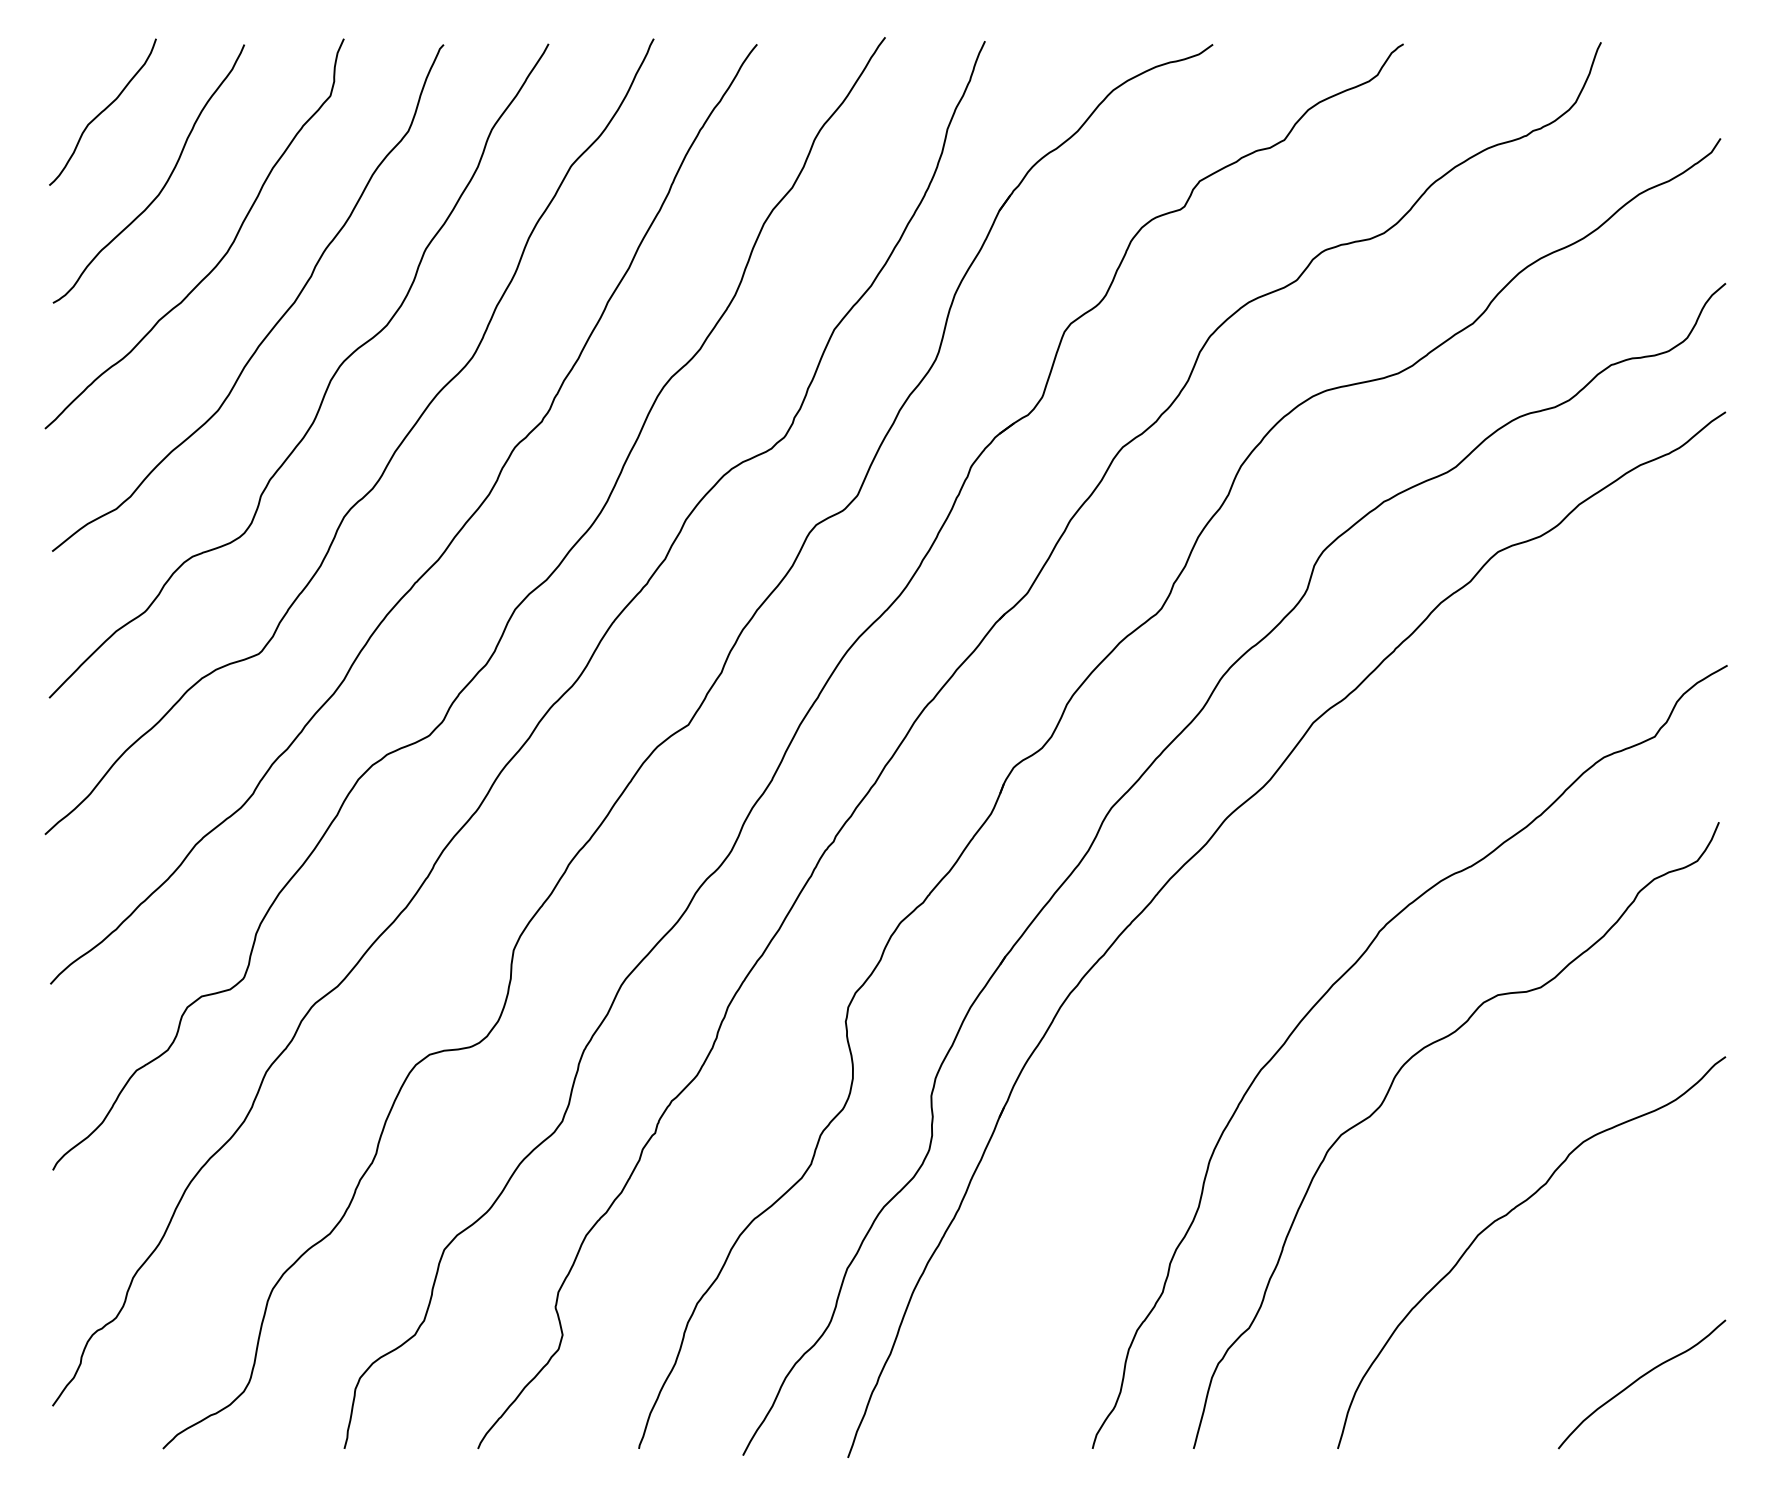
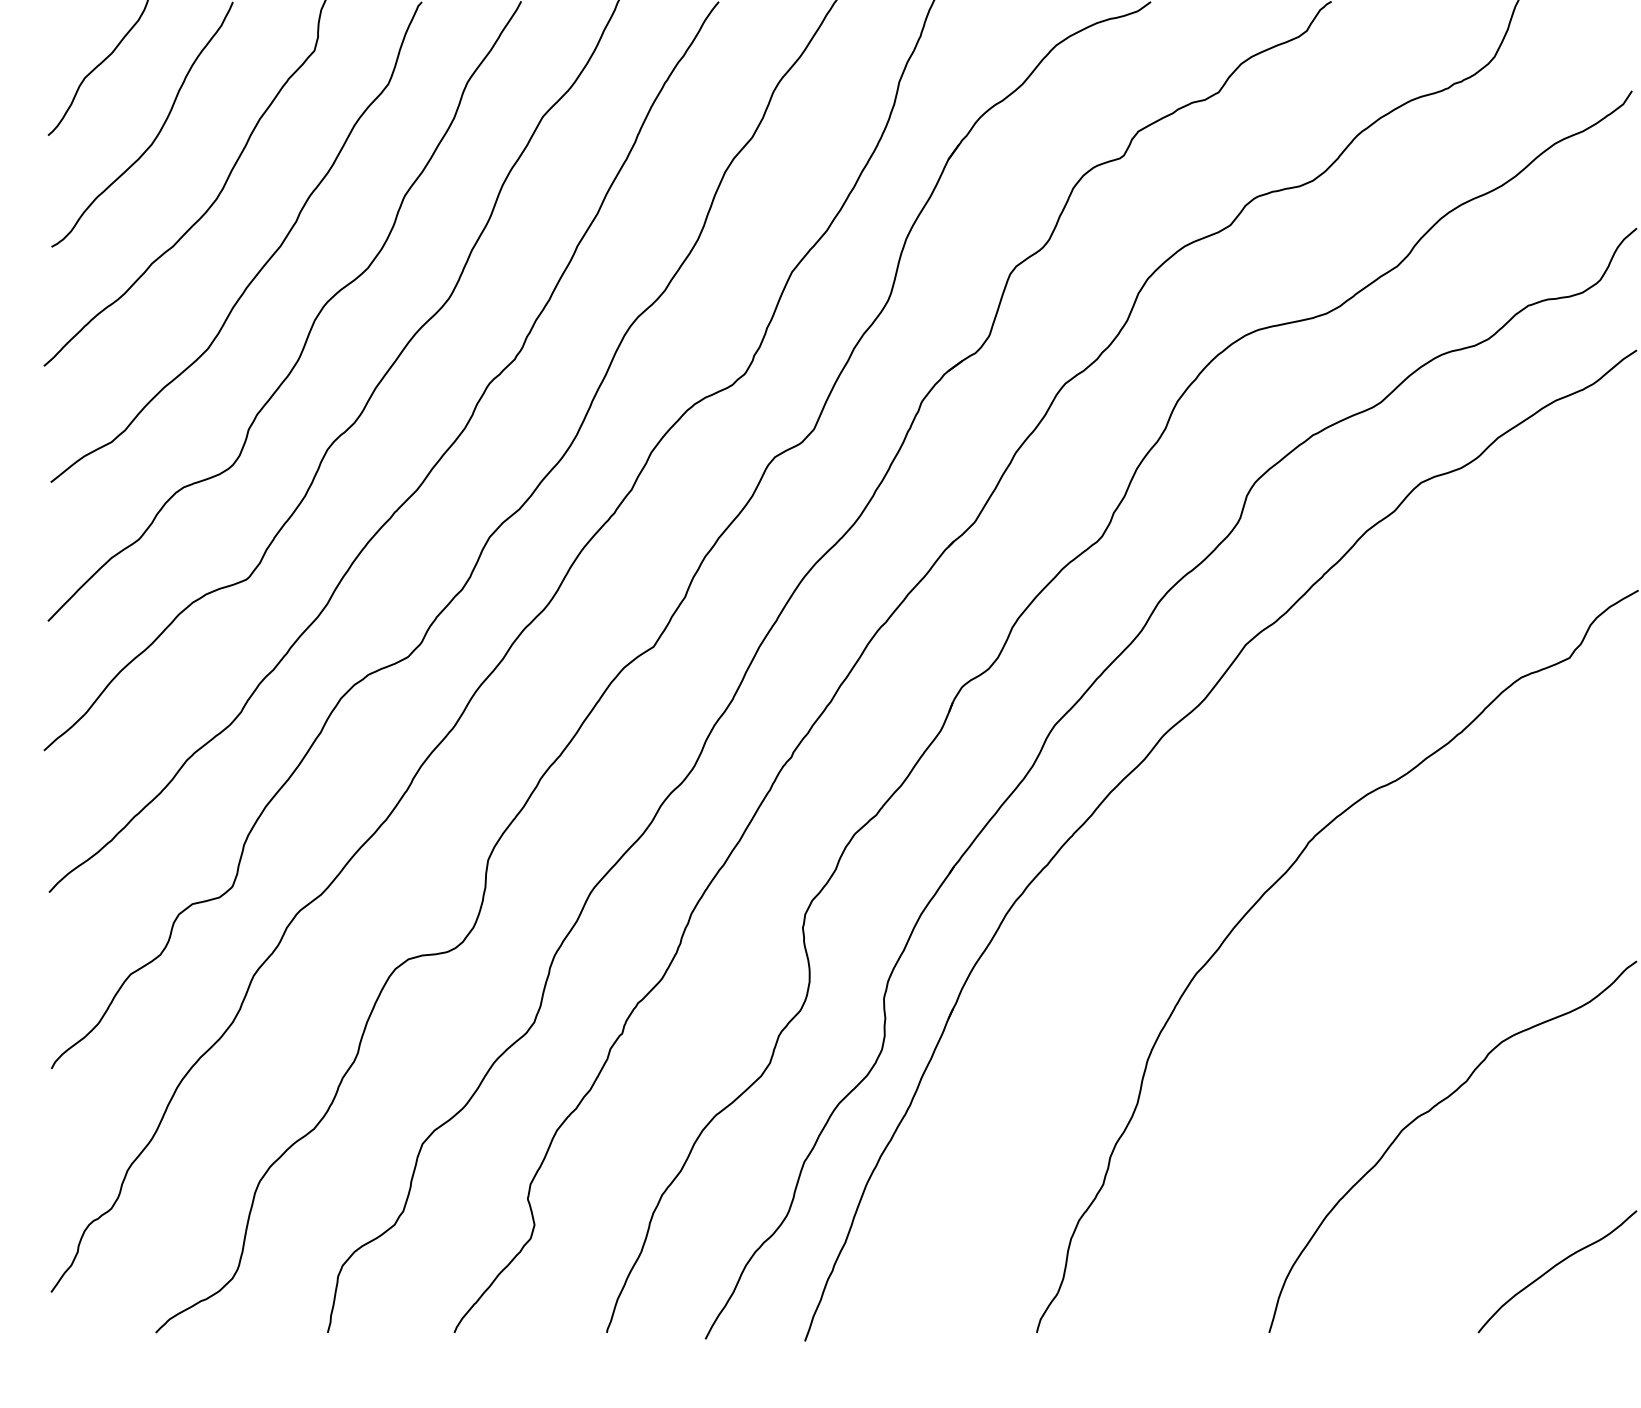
curve: (1385, 1099) -> (1314, 1001), removed

